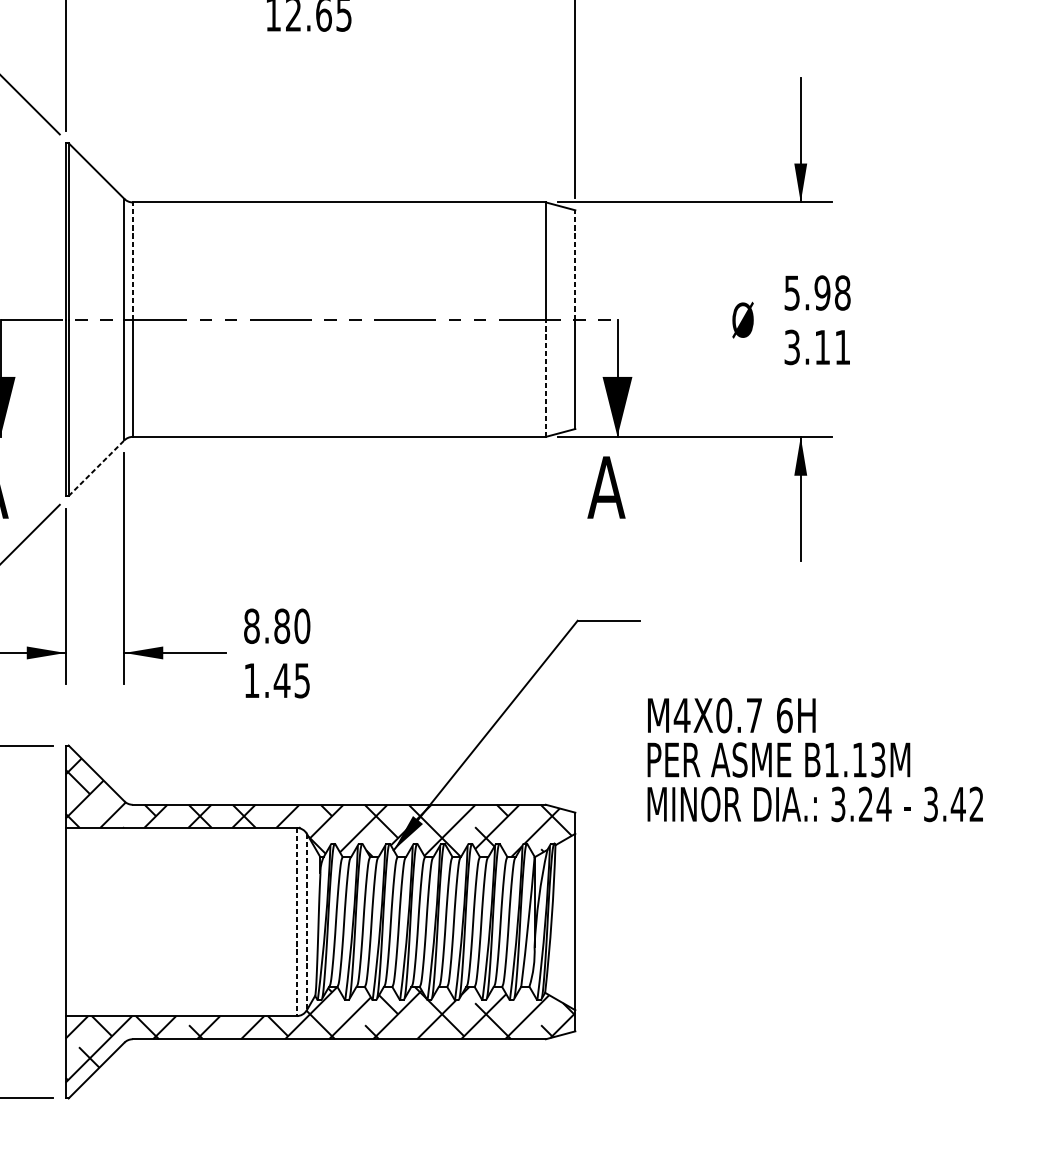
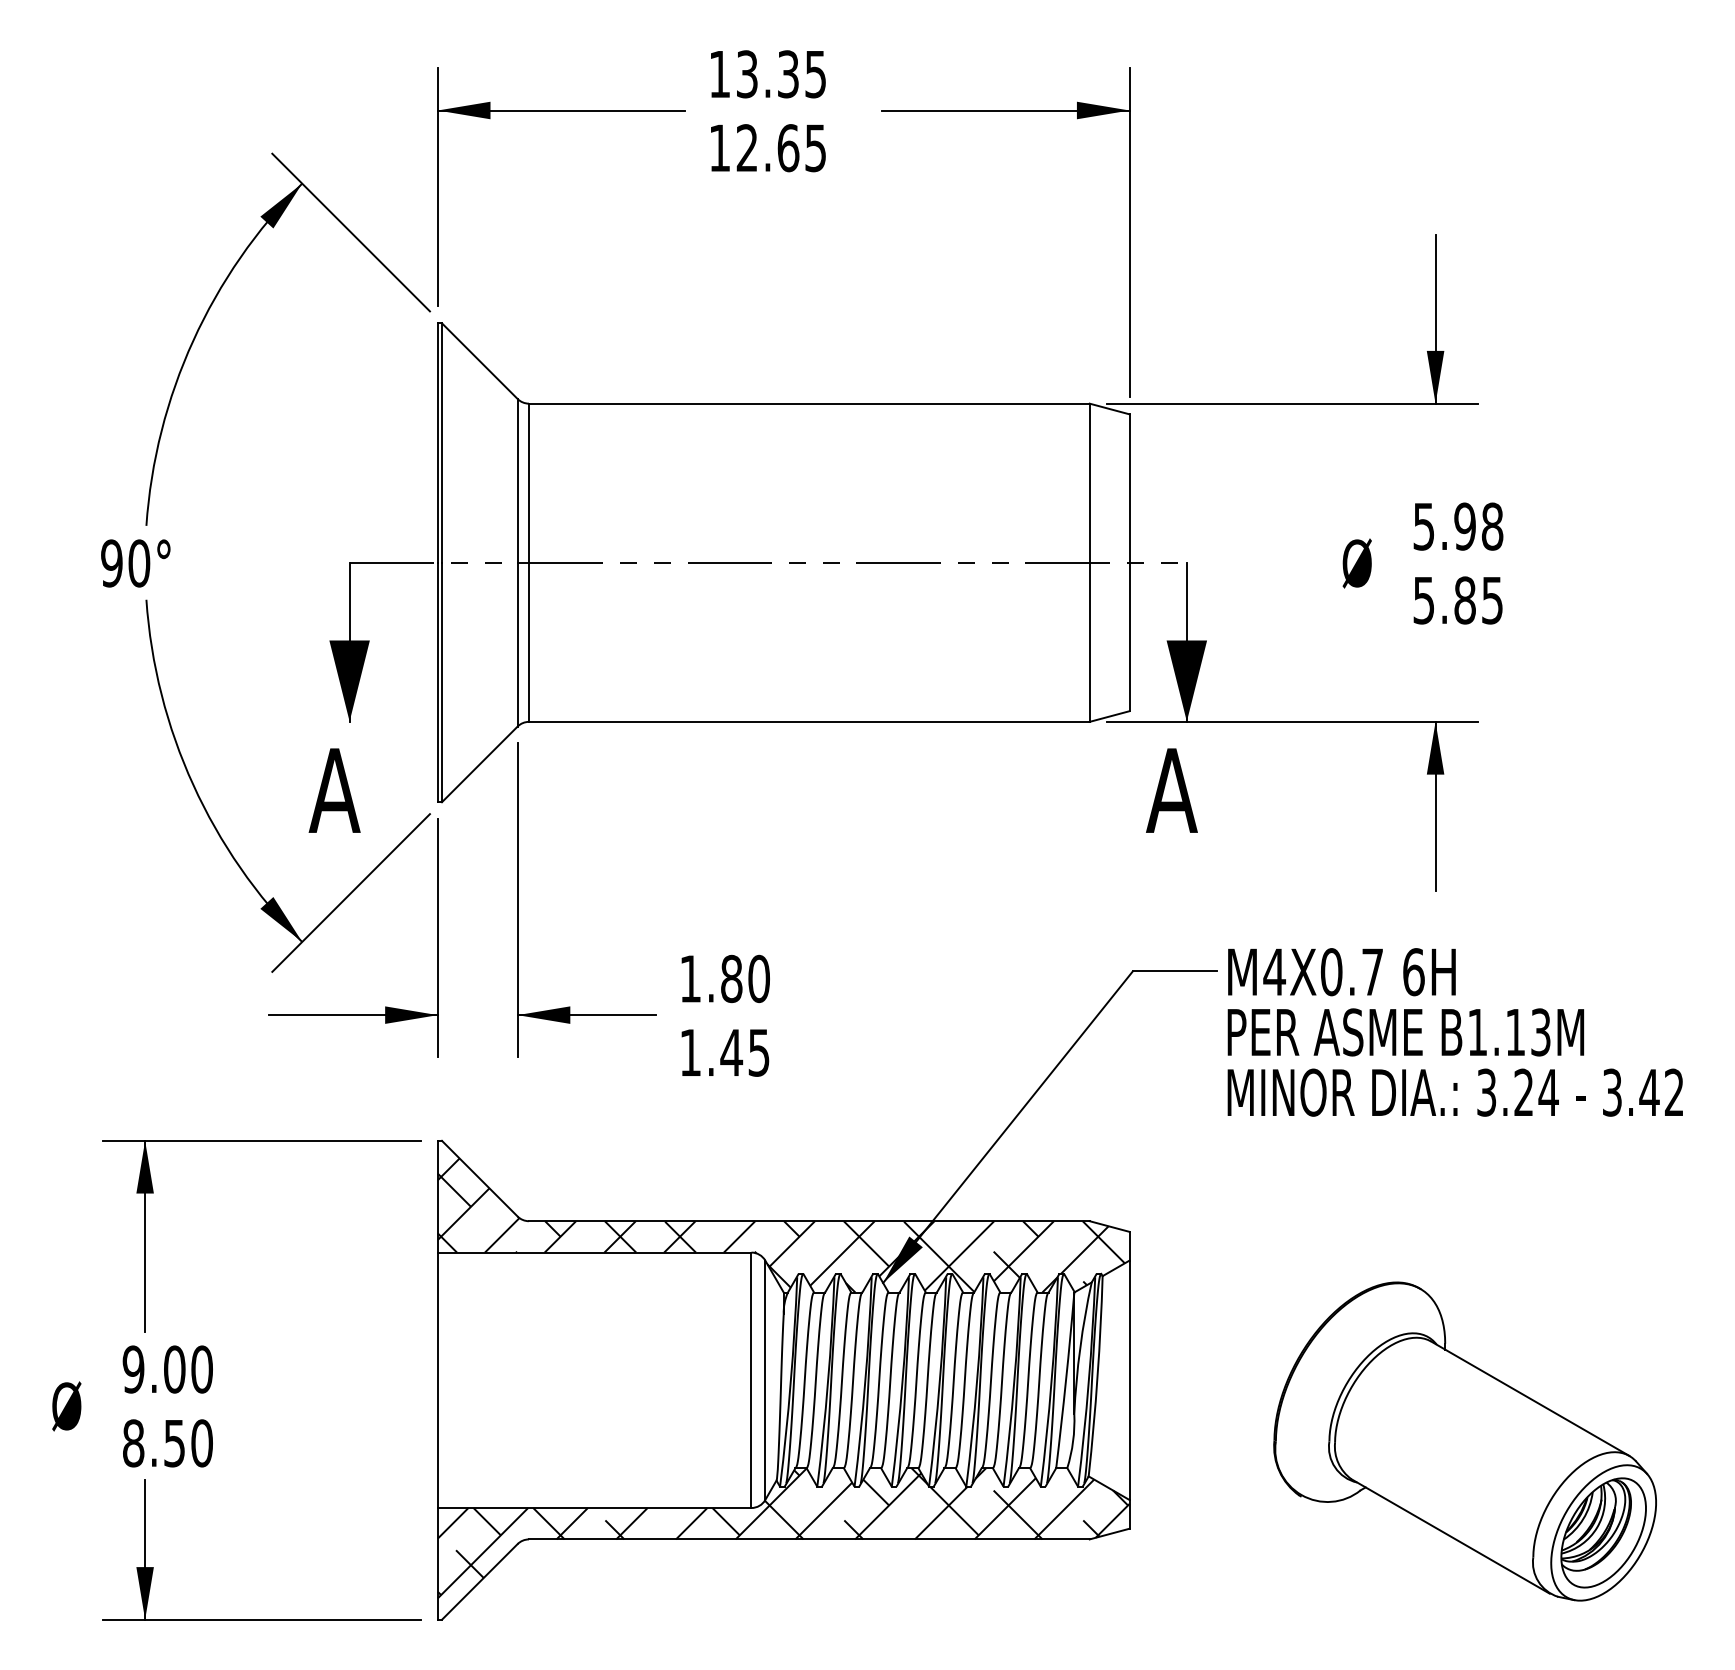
line: (132, 261) -> (528, 483), dashed -> solid
line: (575, 264) -> (1129, 488), dashed -> solid
text: (817, 347) -> (1458, 600), 3.11 -> 5.85
line: (545, 378) -> (1089, 642), dashed -> solid
line: (96, 468) -> (479, 764), dashed -> solid
text: (251, 625) -> (690, 978), 8.80 -> 1.80
text: (814, 760) -> (1454, 1032), moved
line: (296, 922) -> (751, 1380), dashed -> solid
line: (307, 922) -> (765, 1380), dashed -> solid
part: (822, 967) -> (1464, 1441), added

